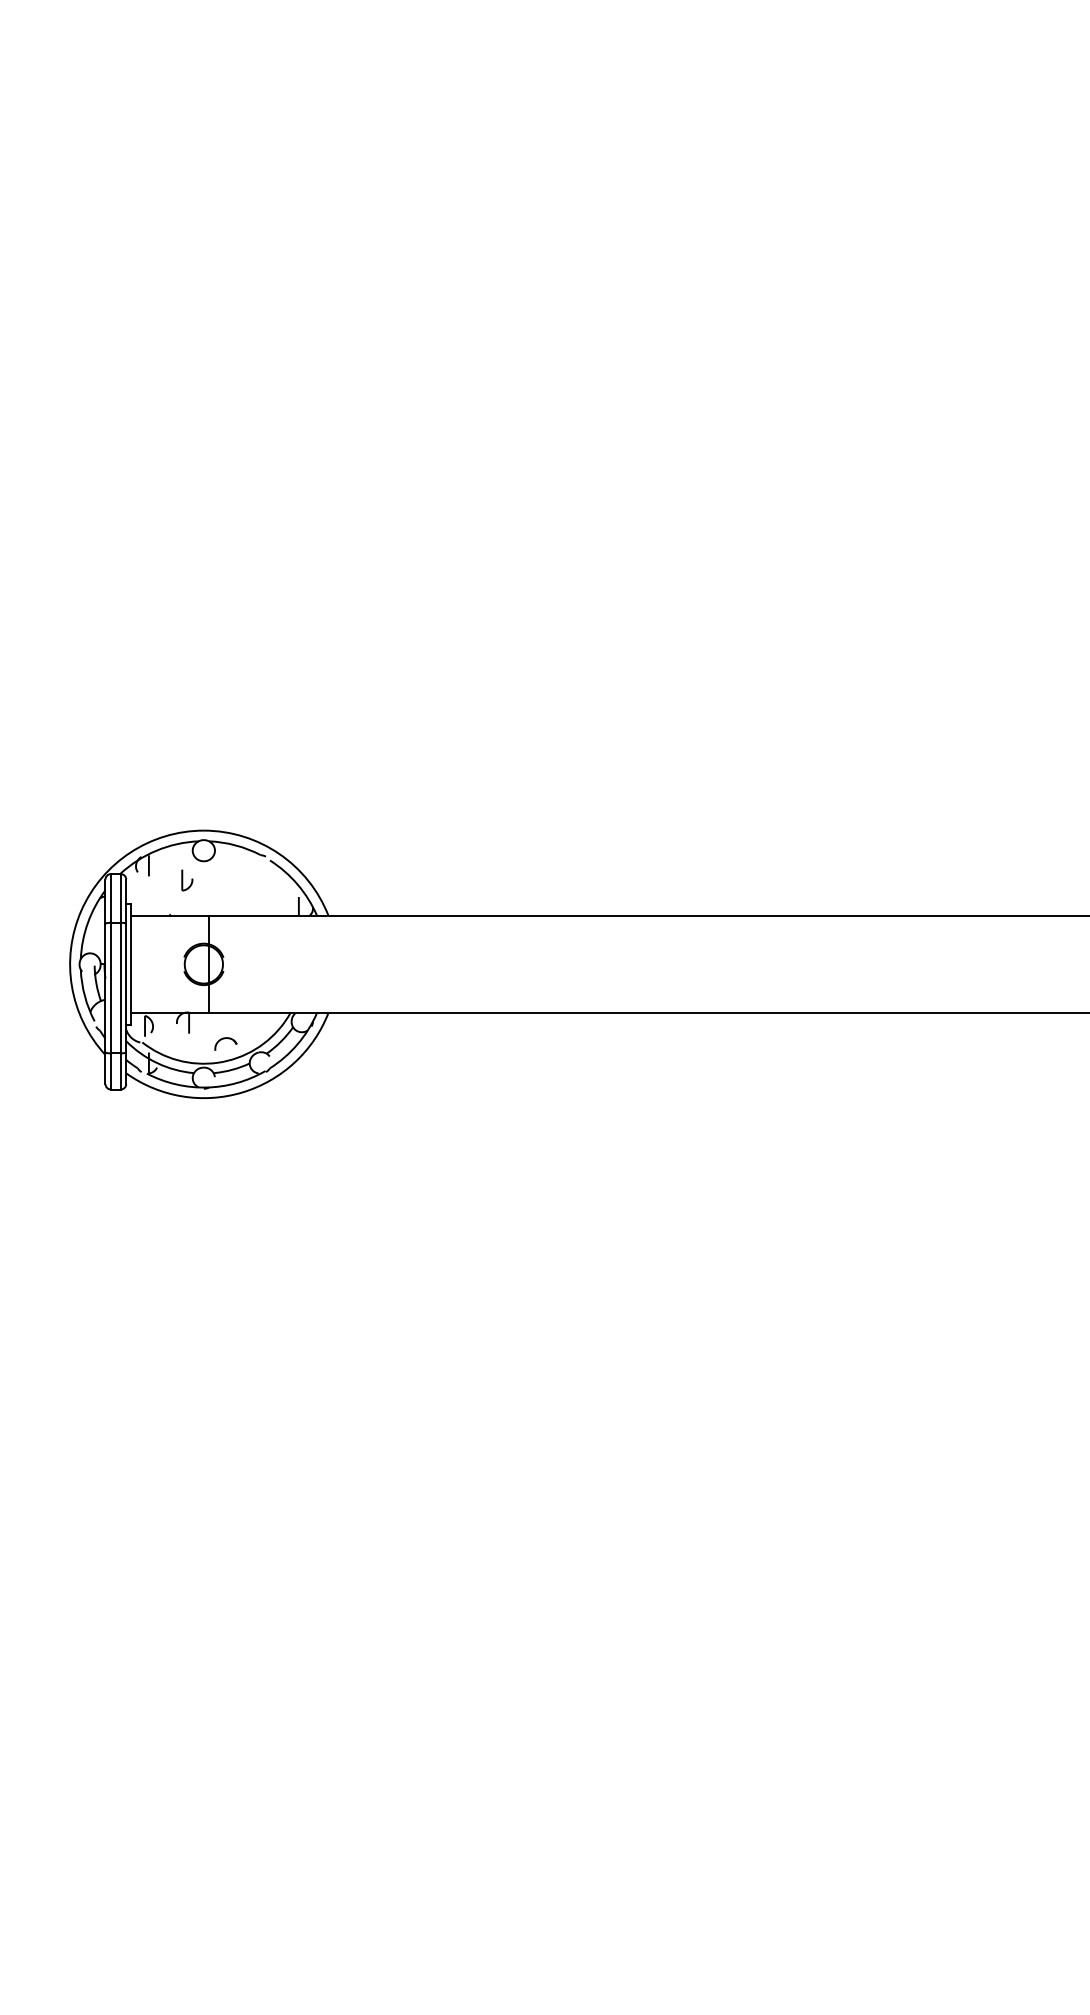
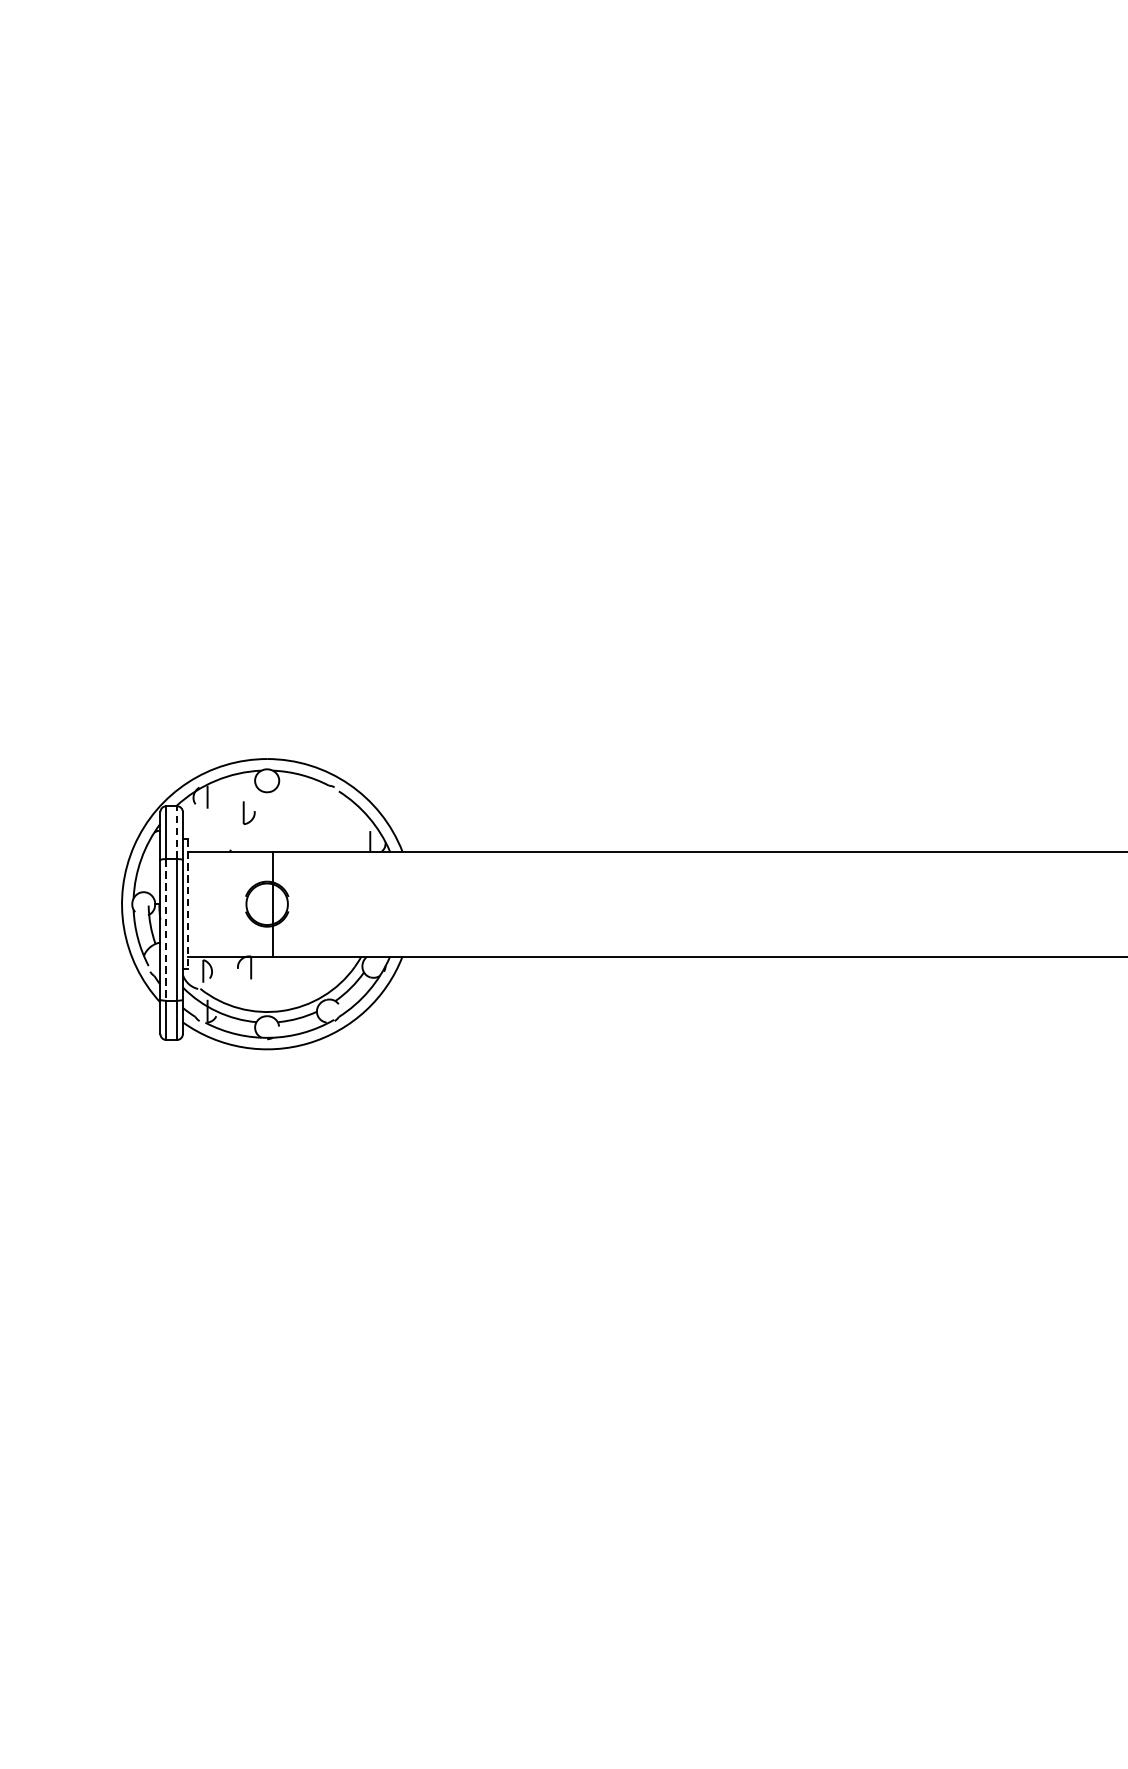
line: (120, 897) -> (176, 831), solid -> dashed
line: (130, 965) -> (187, 905), solid -> dashed
line: (110, 988) -> (165, 930), solid -> dashed
part: (225, 1043) -> (290, 990), removed

